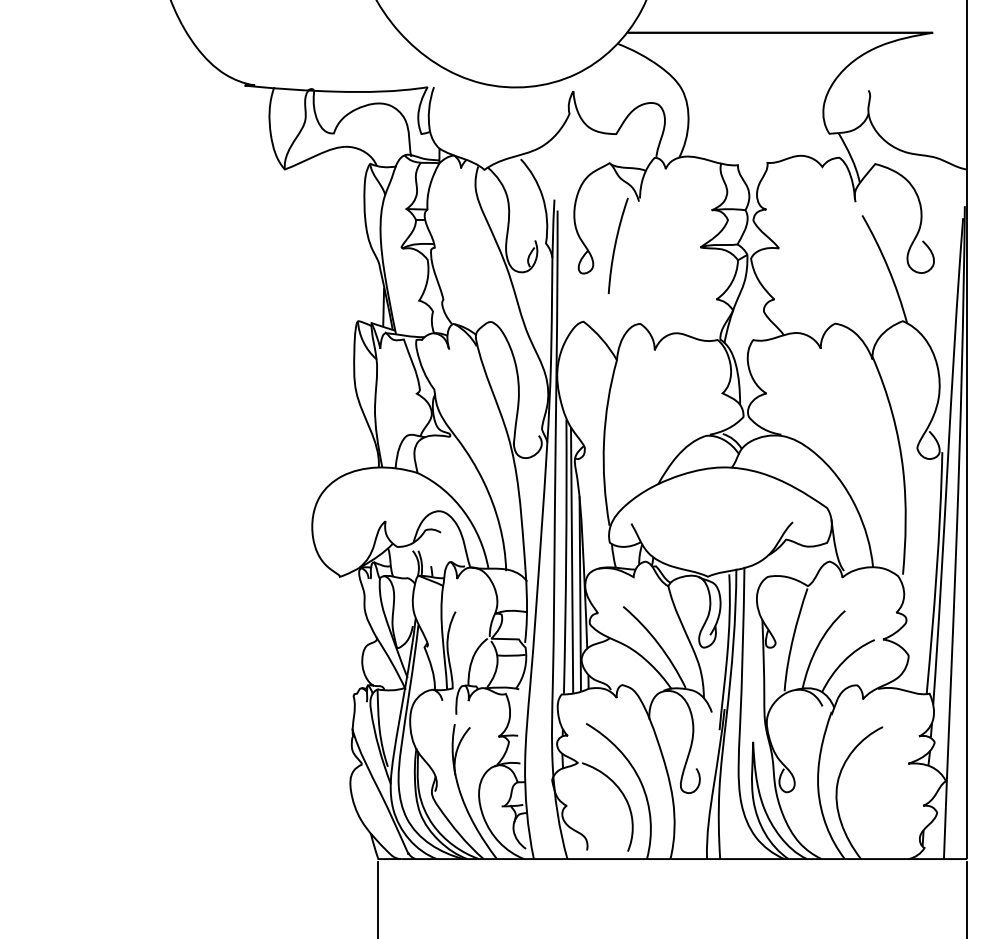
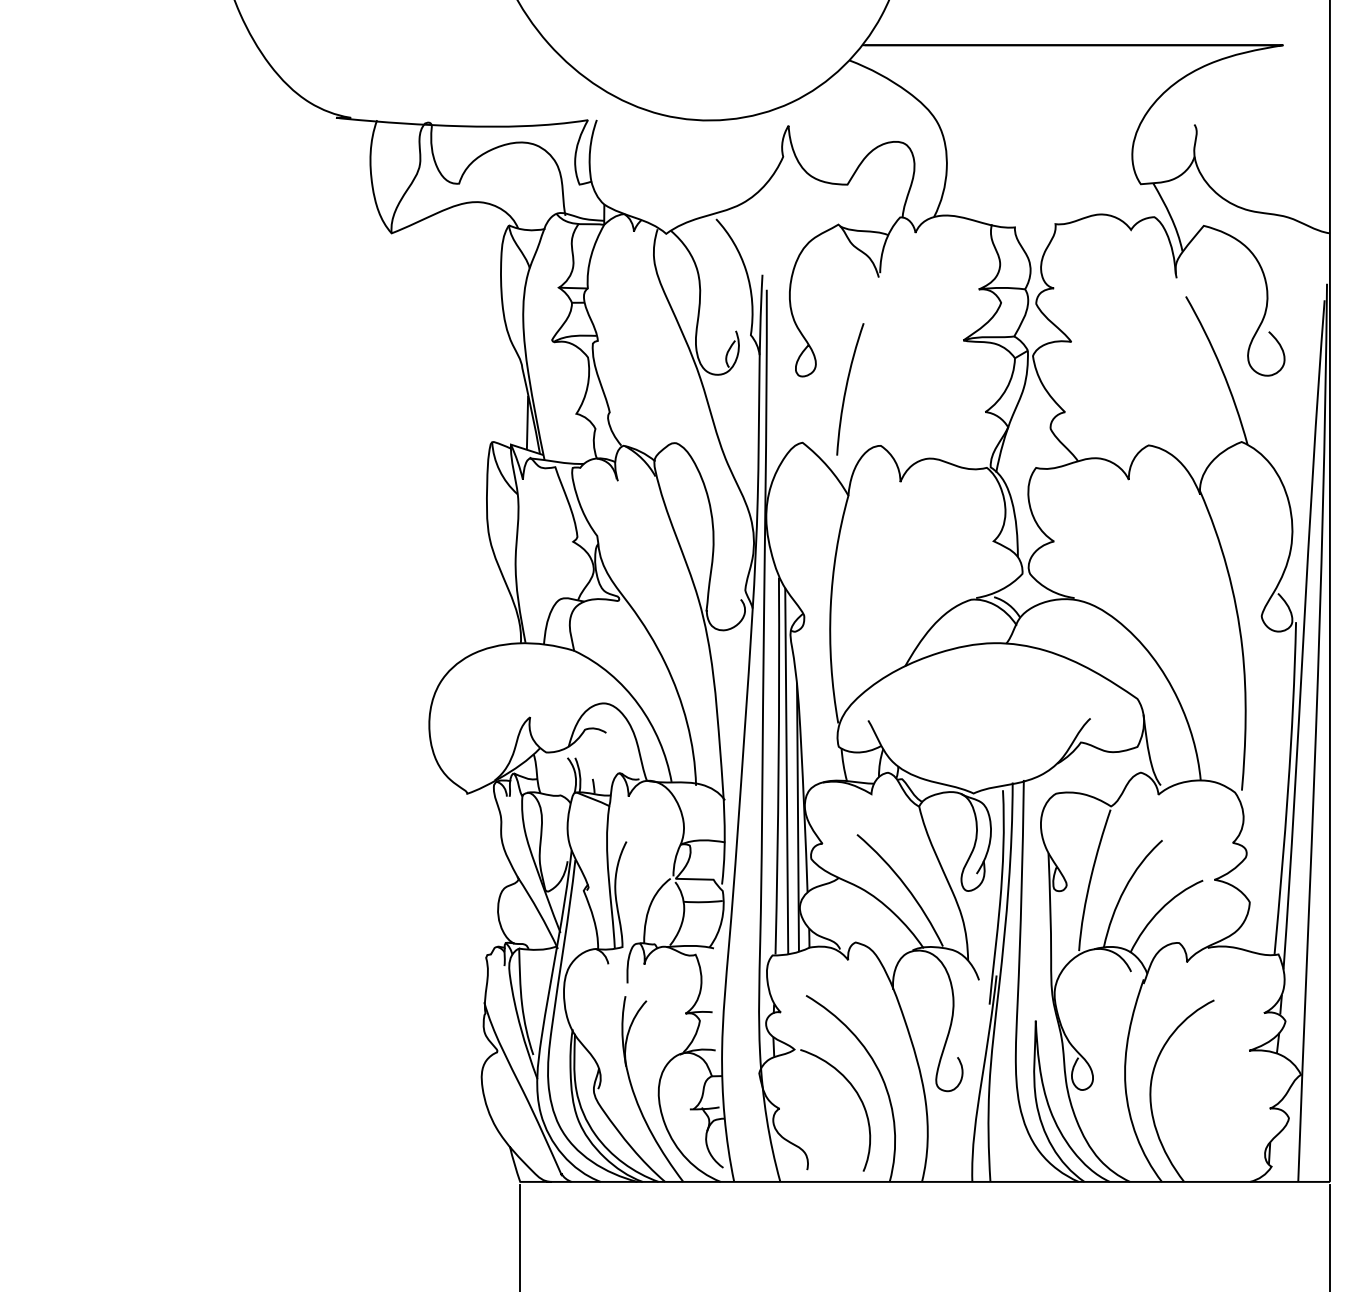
curve: (616, 245) -> (847, 388), moved

